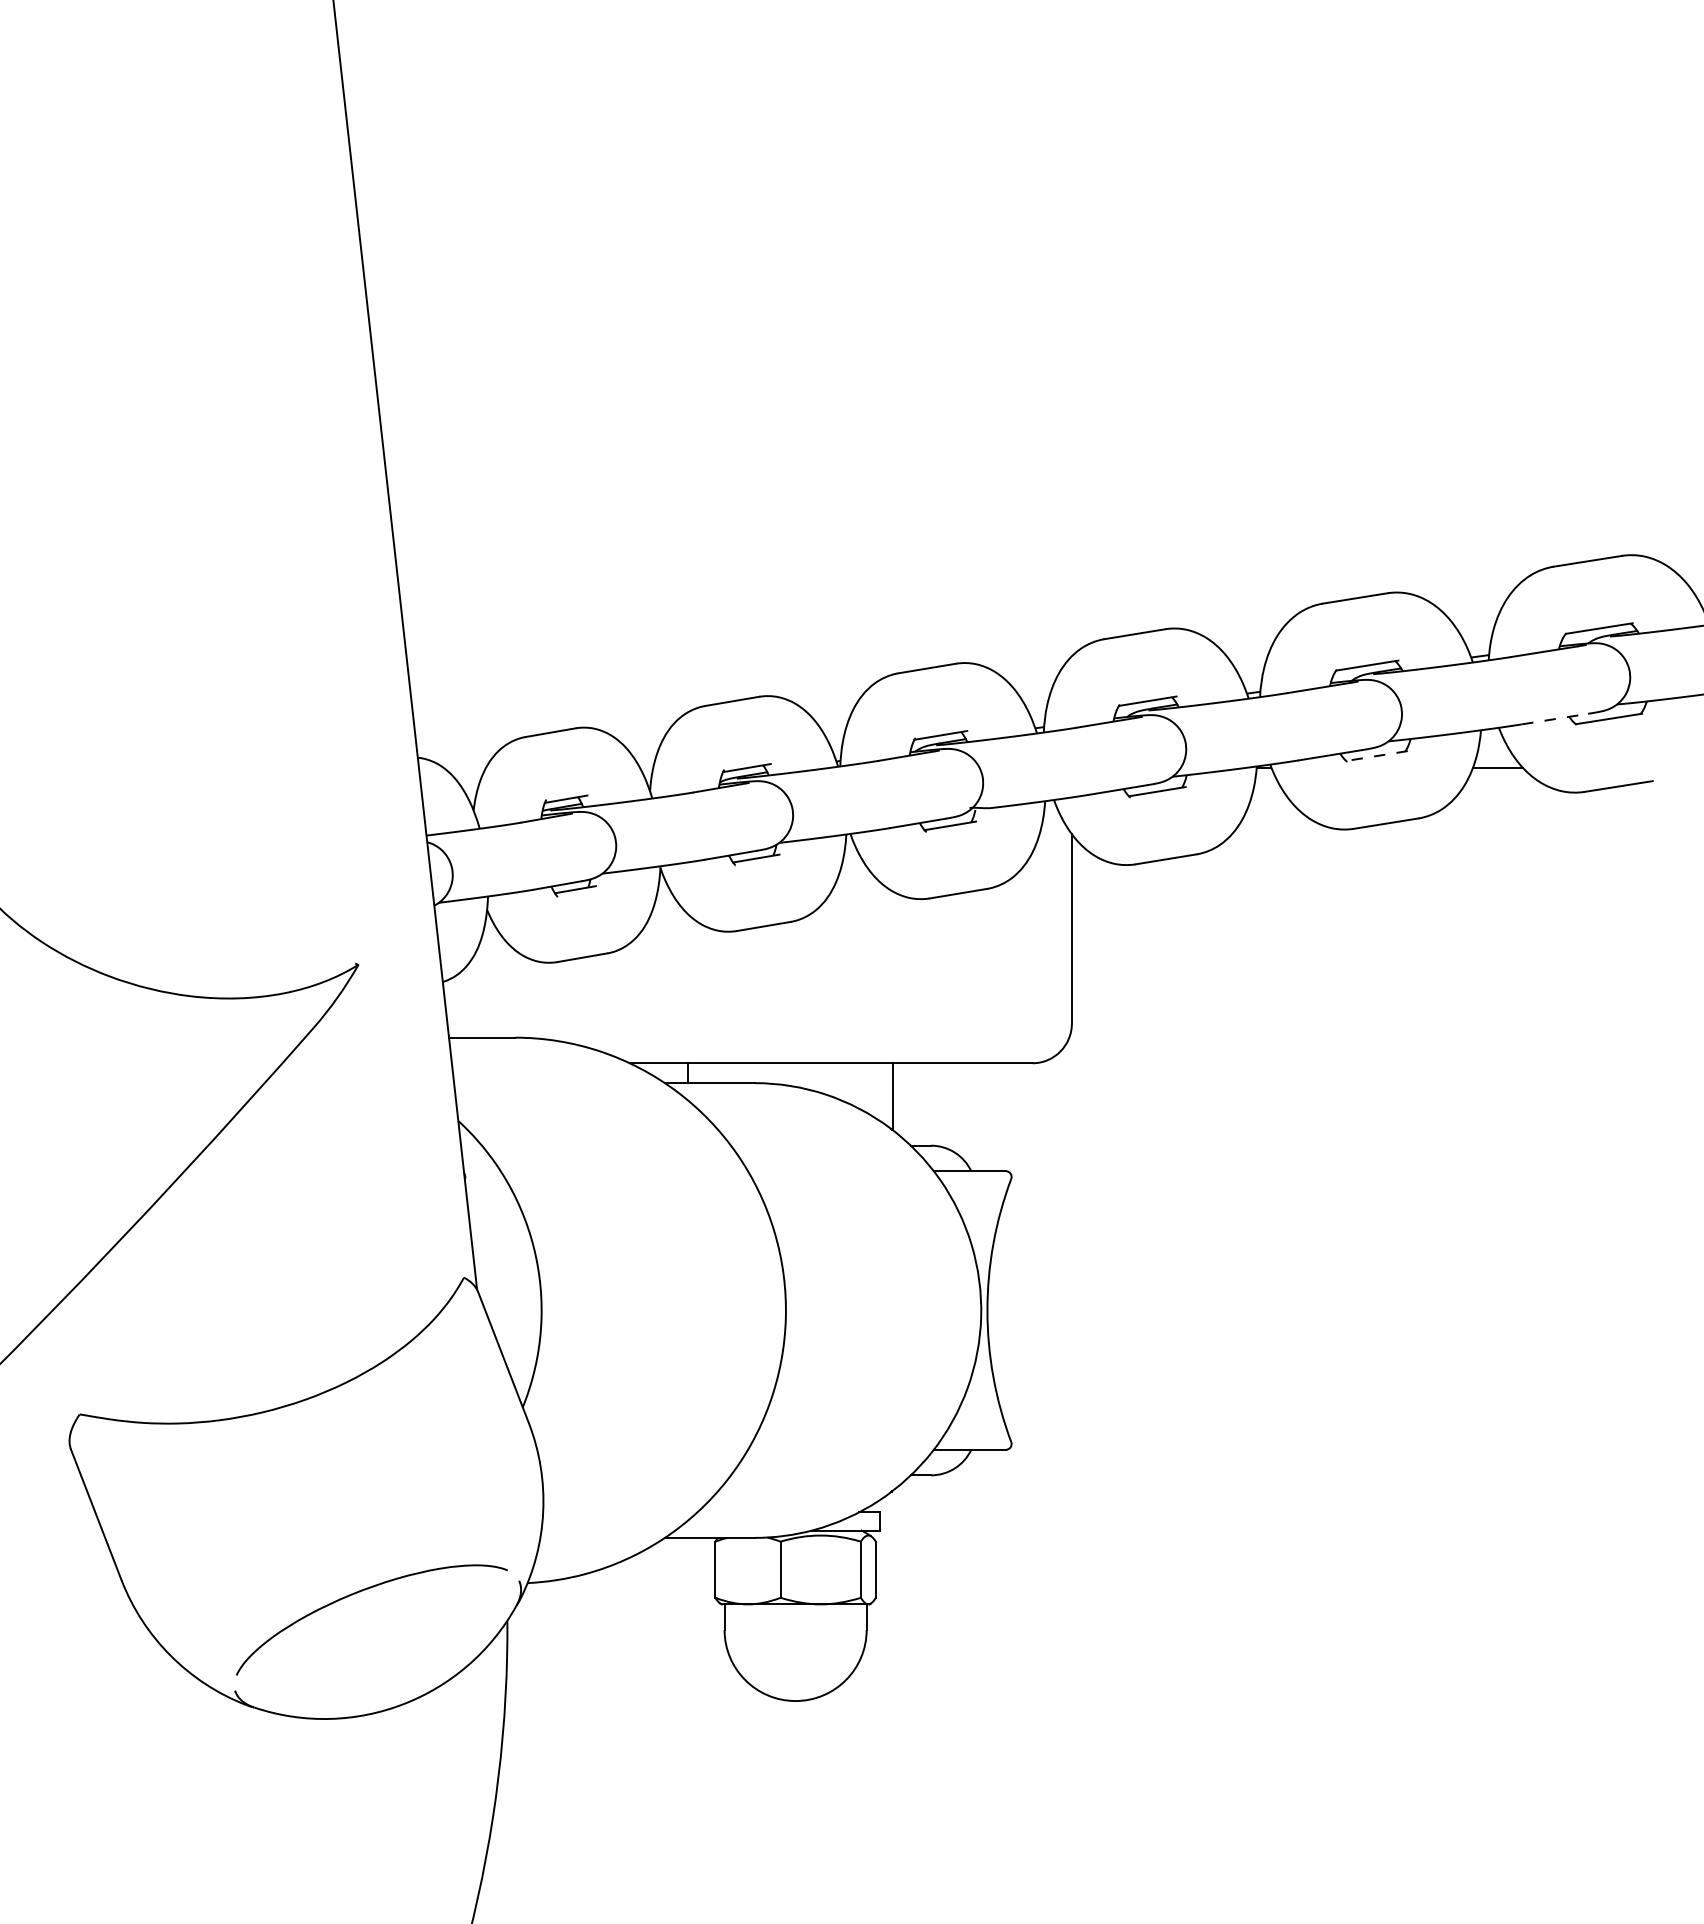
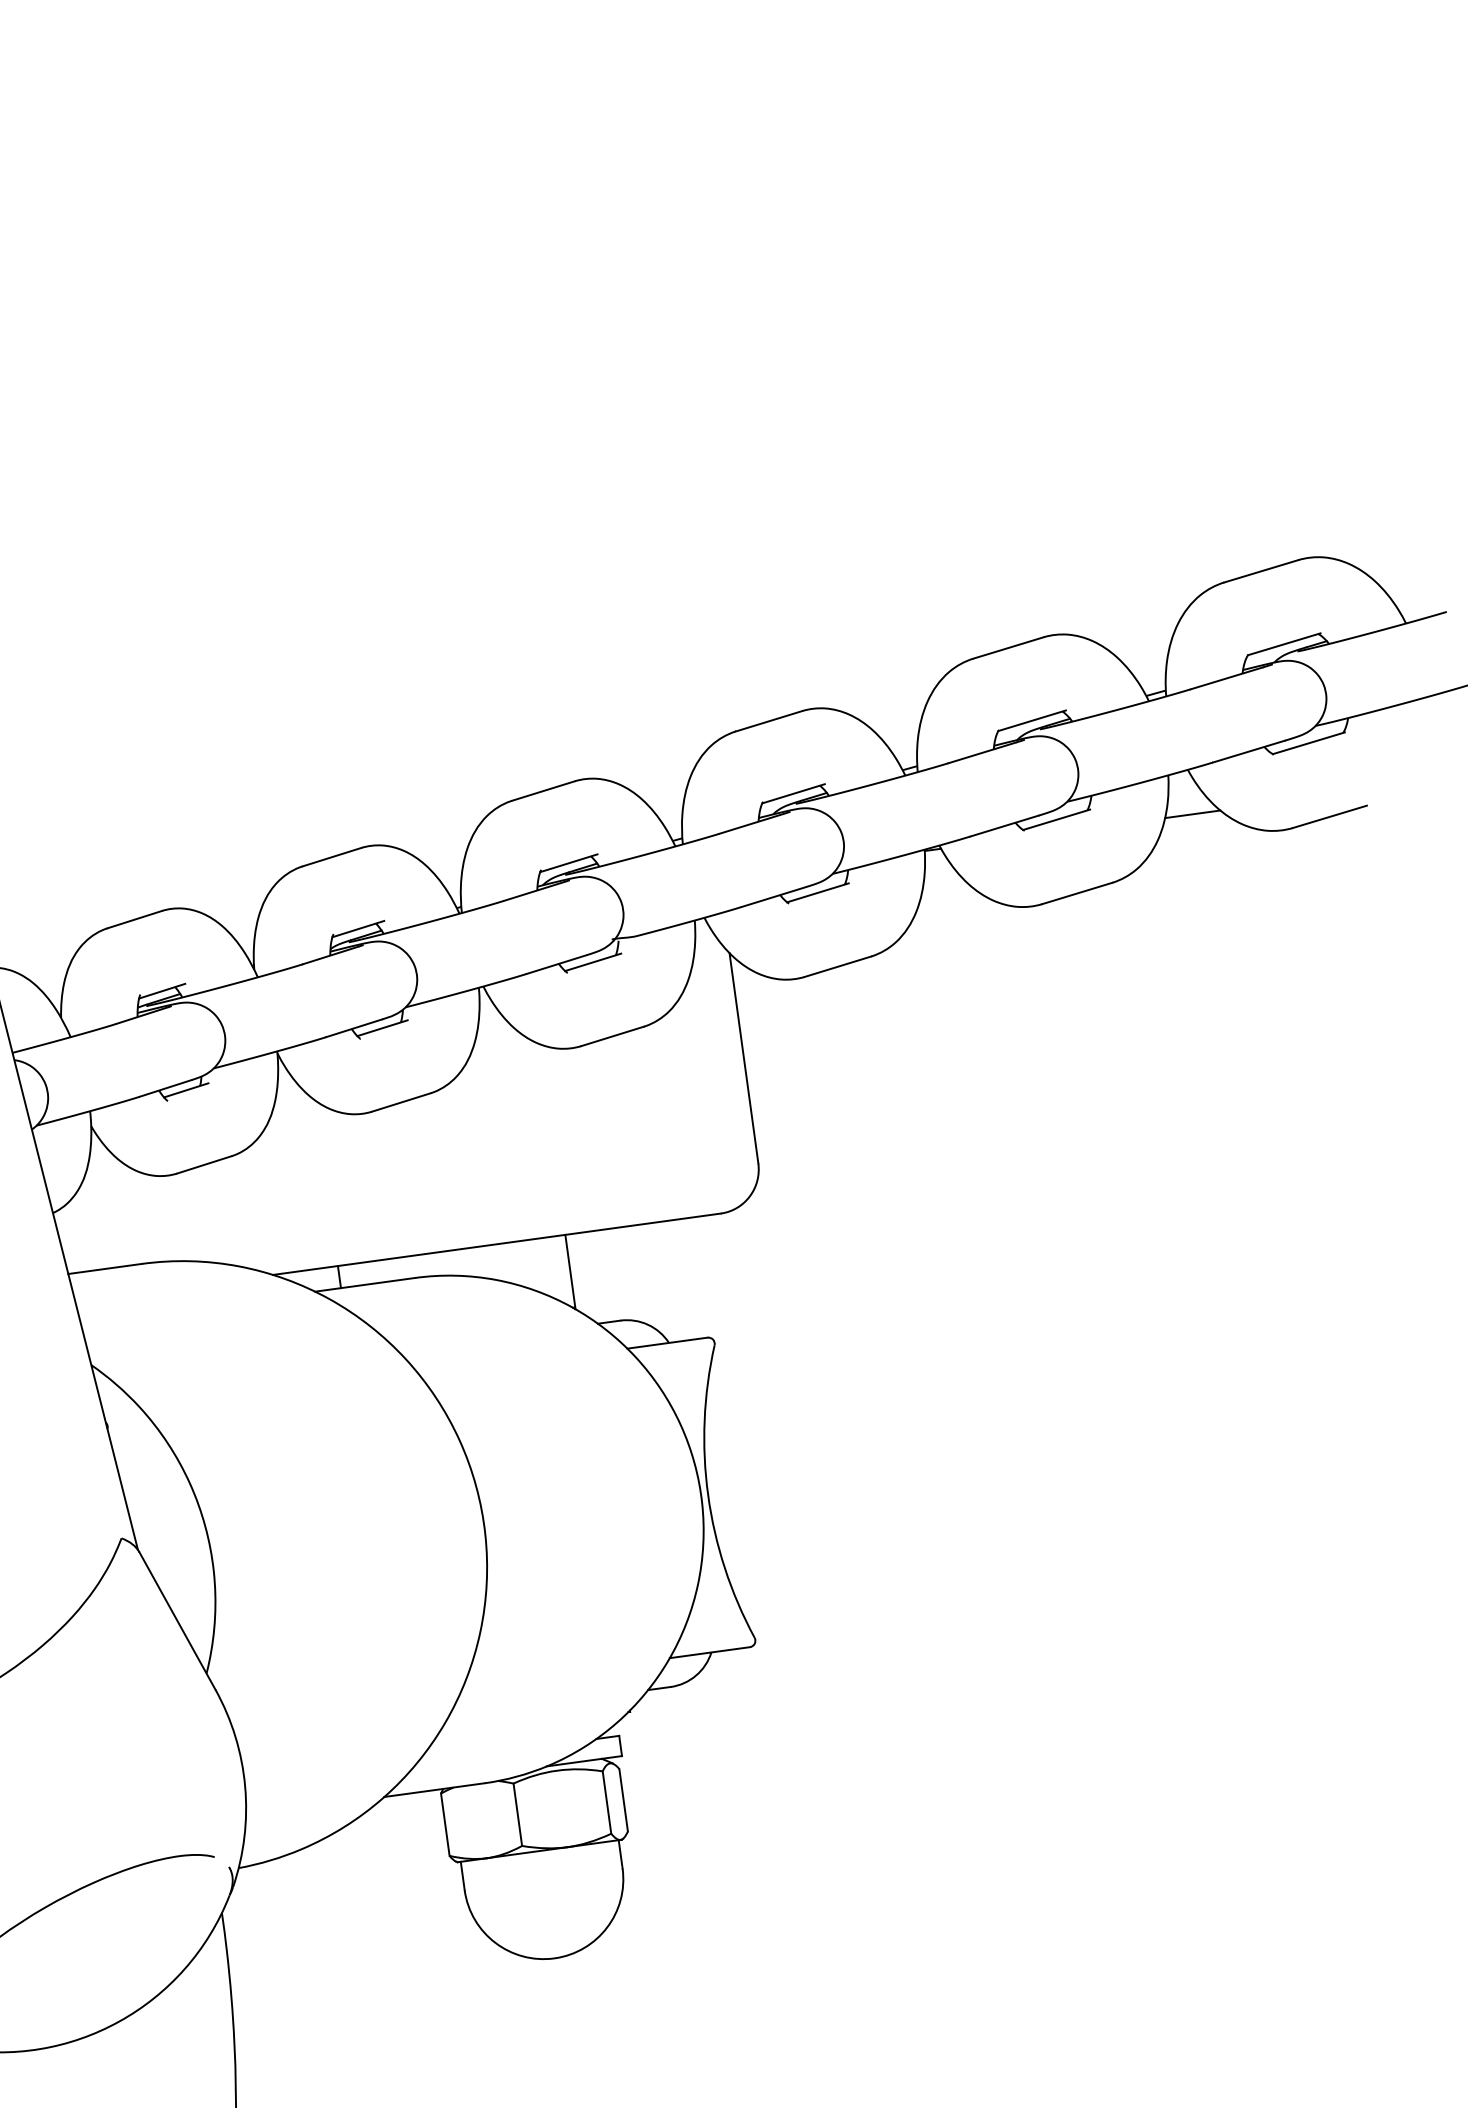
line: (1555, 719) -> (1249, 752), dashed -> solid
line: (1376, 756) -> (1056, 820), dashed -> solid

